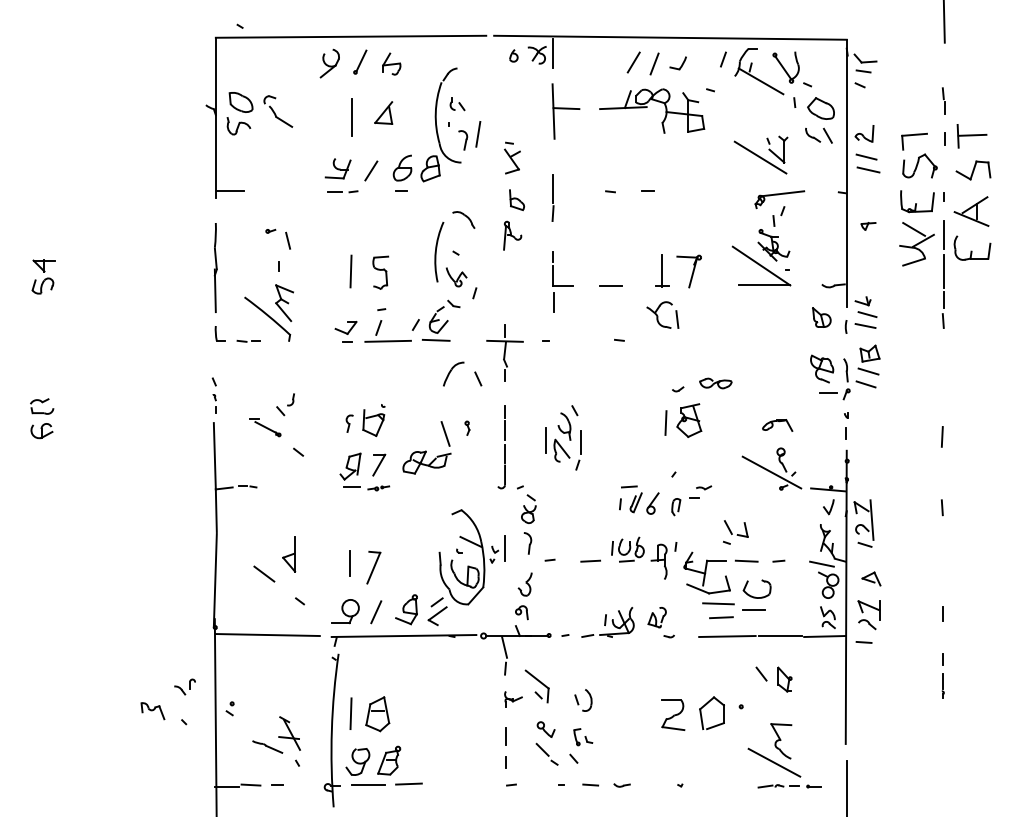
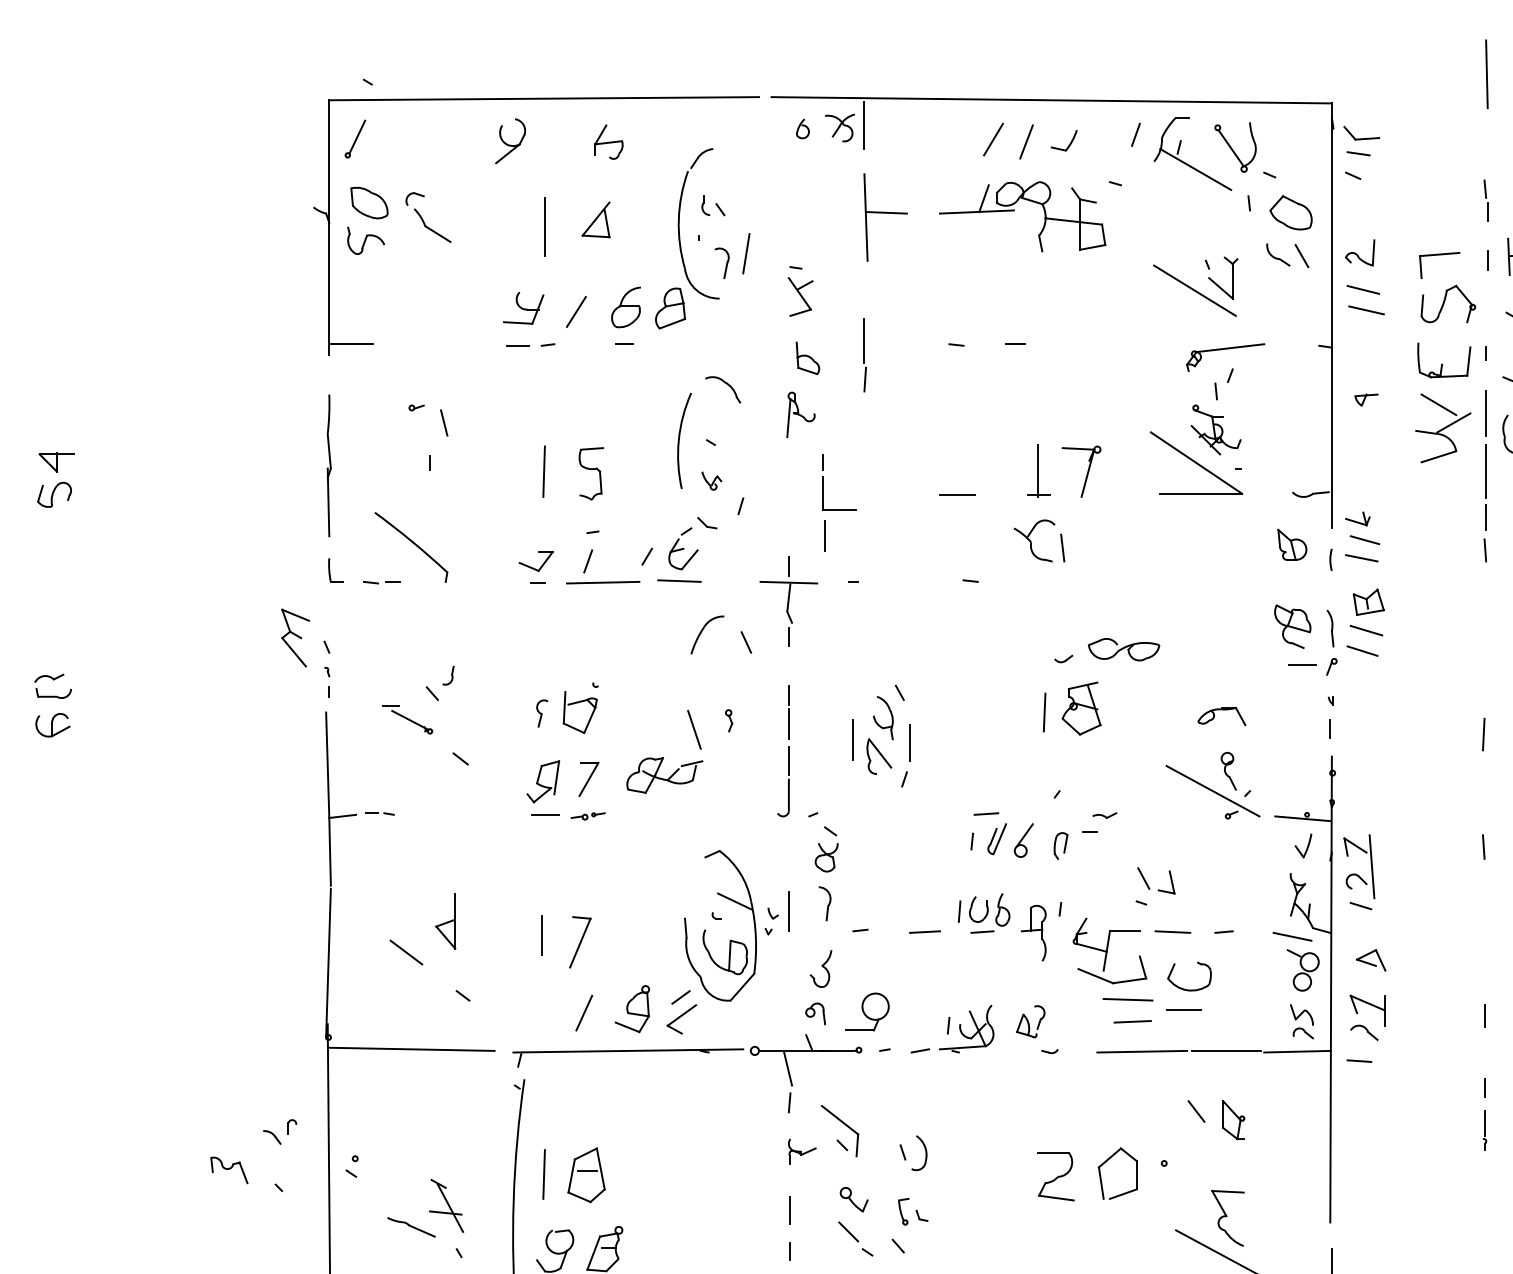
part: (360, 61) -> (355, 137), moved
part: (456, 277) -> (711, 481), size x0.6
part: (562, 281) -> (838, 501), moved
part: (284, 302) -> (295, 636), moved
part: (715, 383) -> (1123, 649), size x1.4
part: (345, 611) -> (867, 1011), moved

